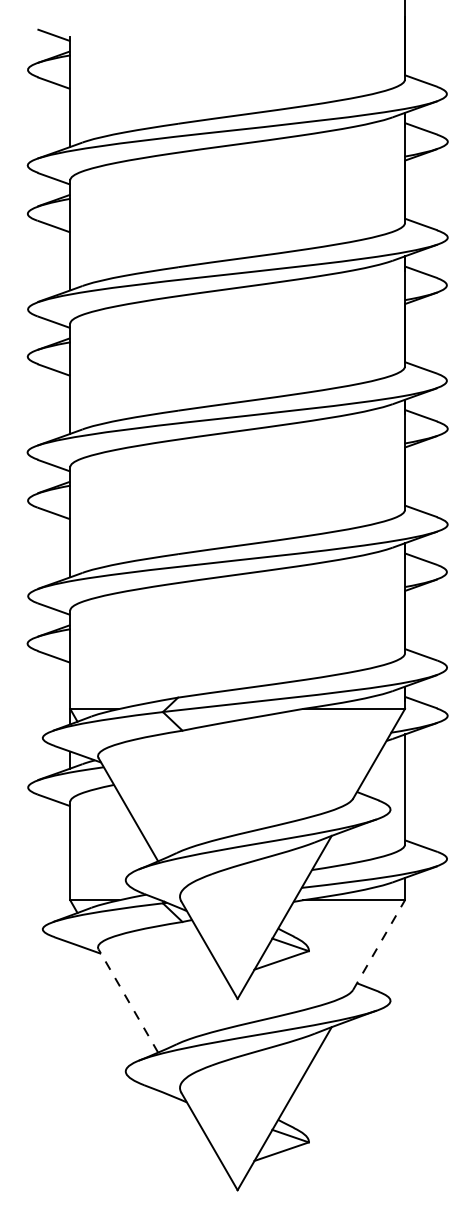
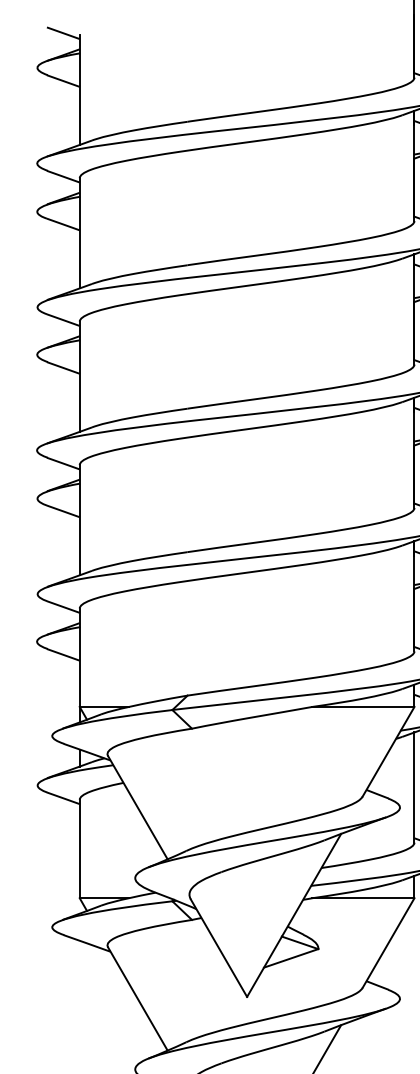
line: (379, 945) -> (388, 943), dashed -> solid
line: (128, 1001) -> (137, 999), dashed -> solid

